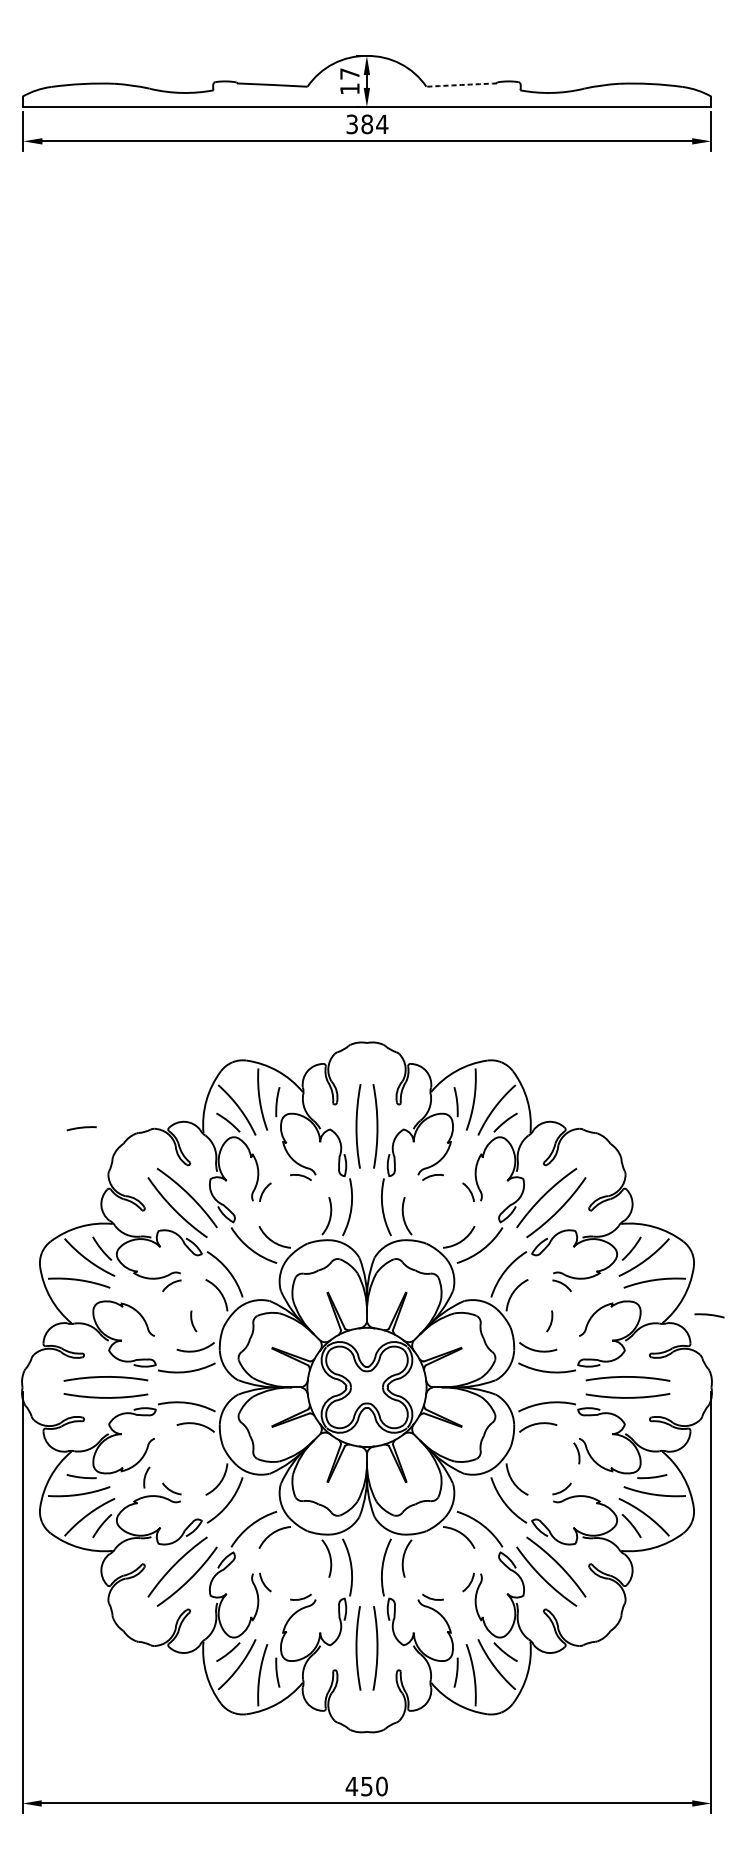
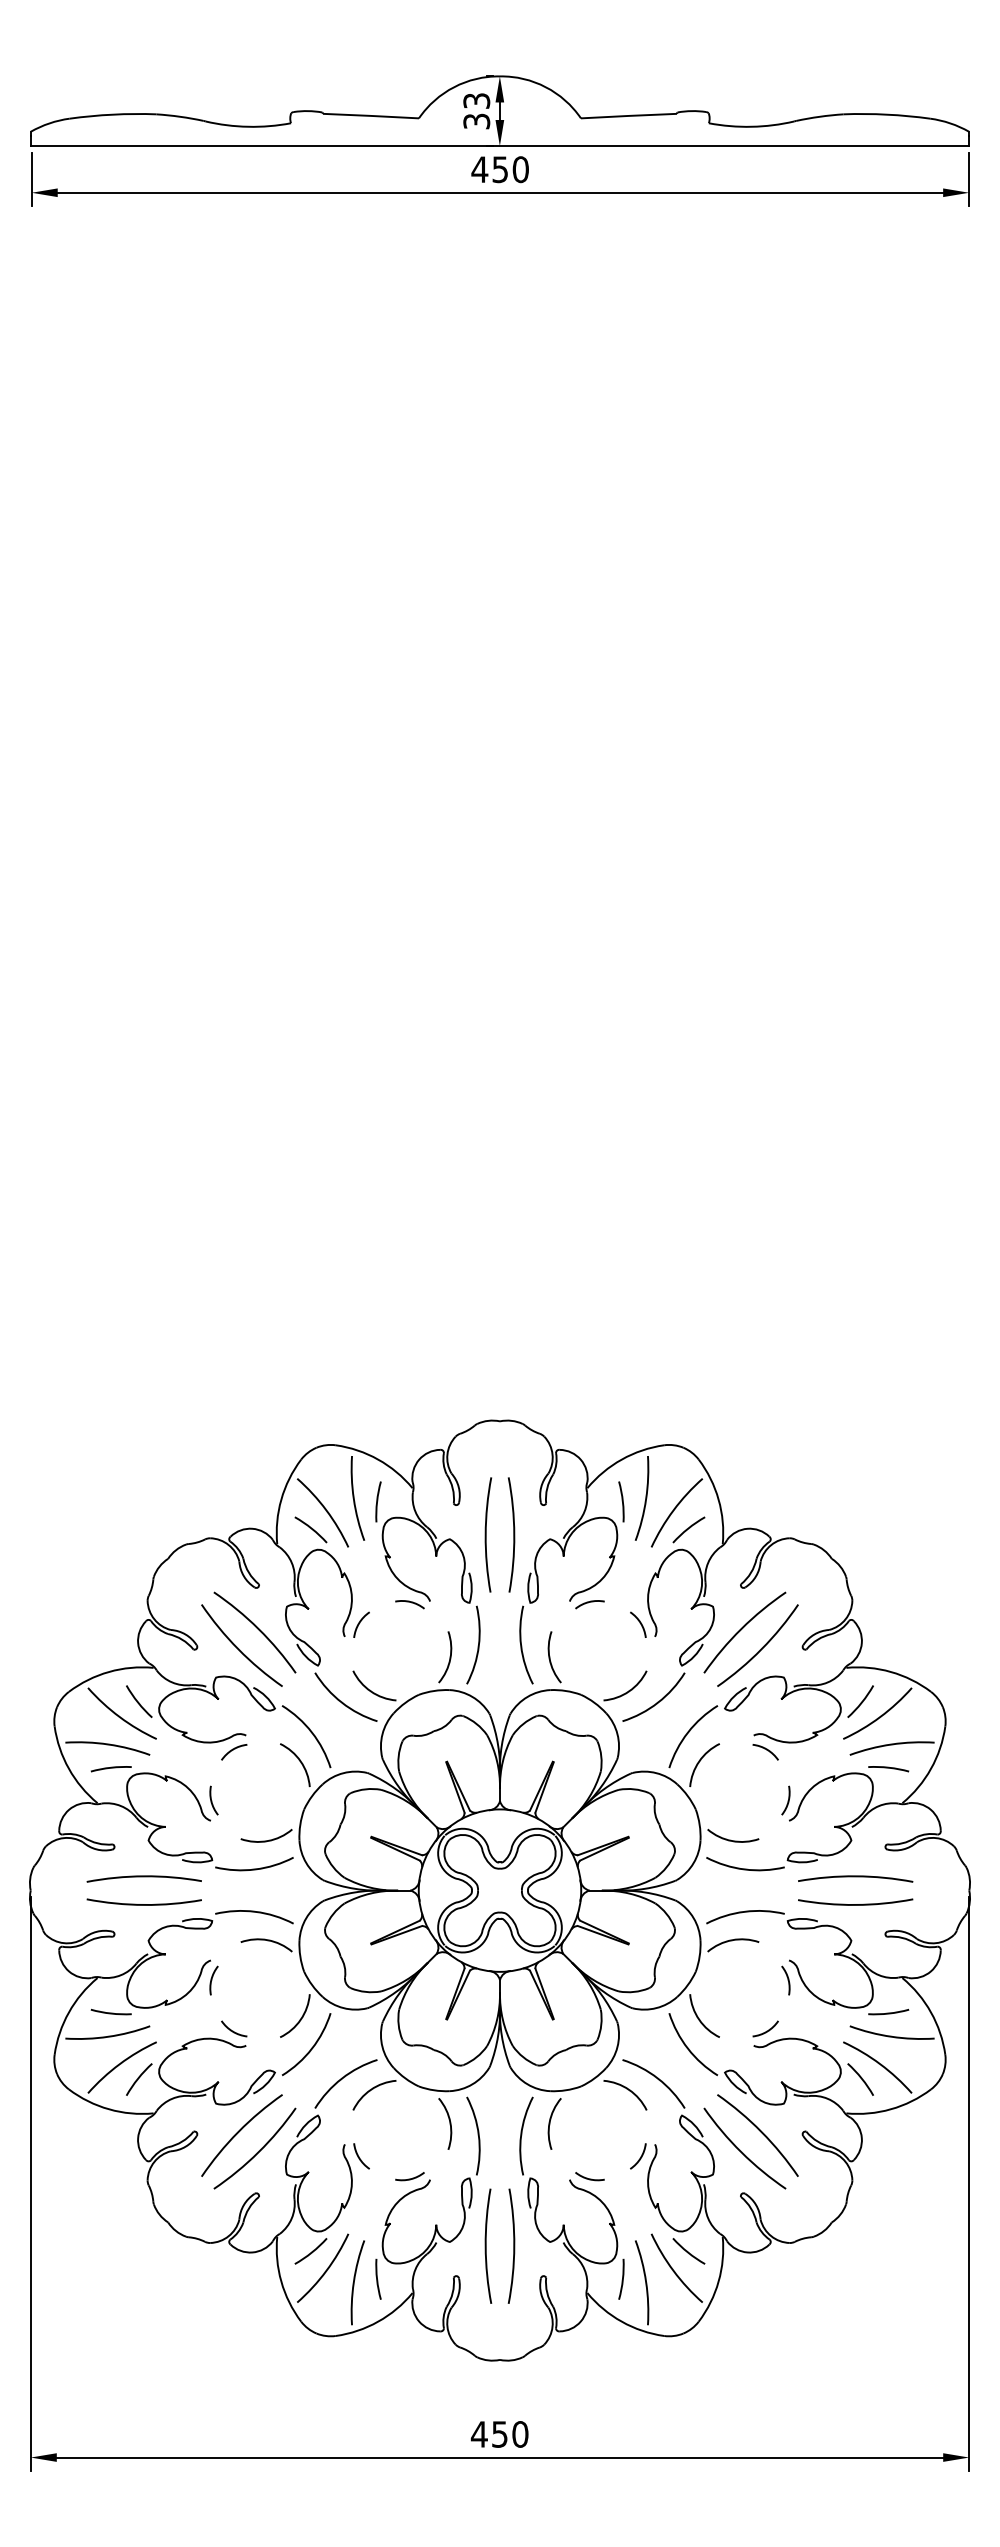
text: (349, 81) -> (476, 111), 17 -> 33
arc: (461, 84) -> (628, 115), dashed -> solid
text: (367, 124) -> (500, 169), 384 -> 450
arc: (81, 1128) -> (110, 1768), moved
arc: (709, 1315) -> (888, 1768), moved
arc: (192, 1321) -> (212, 1800), moved
arc: (550, 1321) -> (787, 1800), moved
arc: (145, 1477) -> (212, 1980), moved

